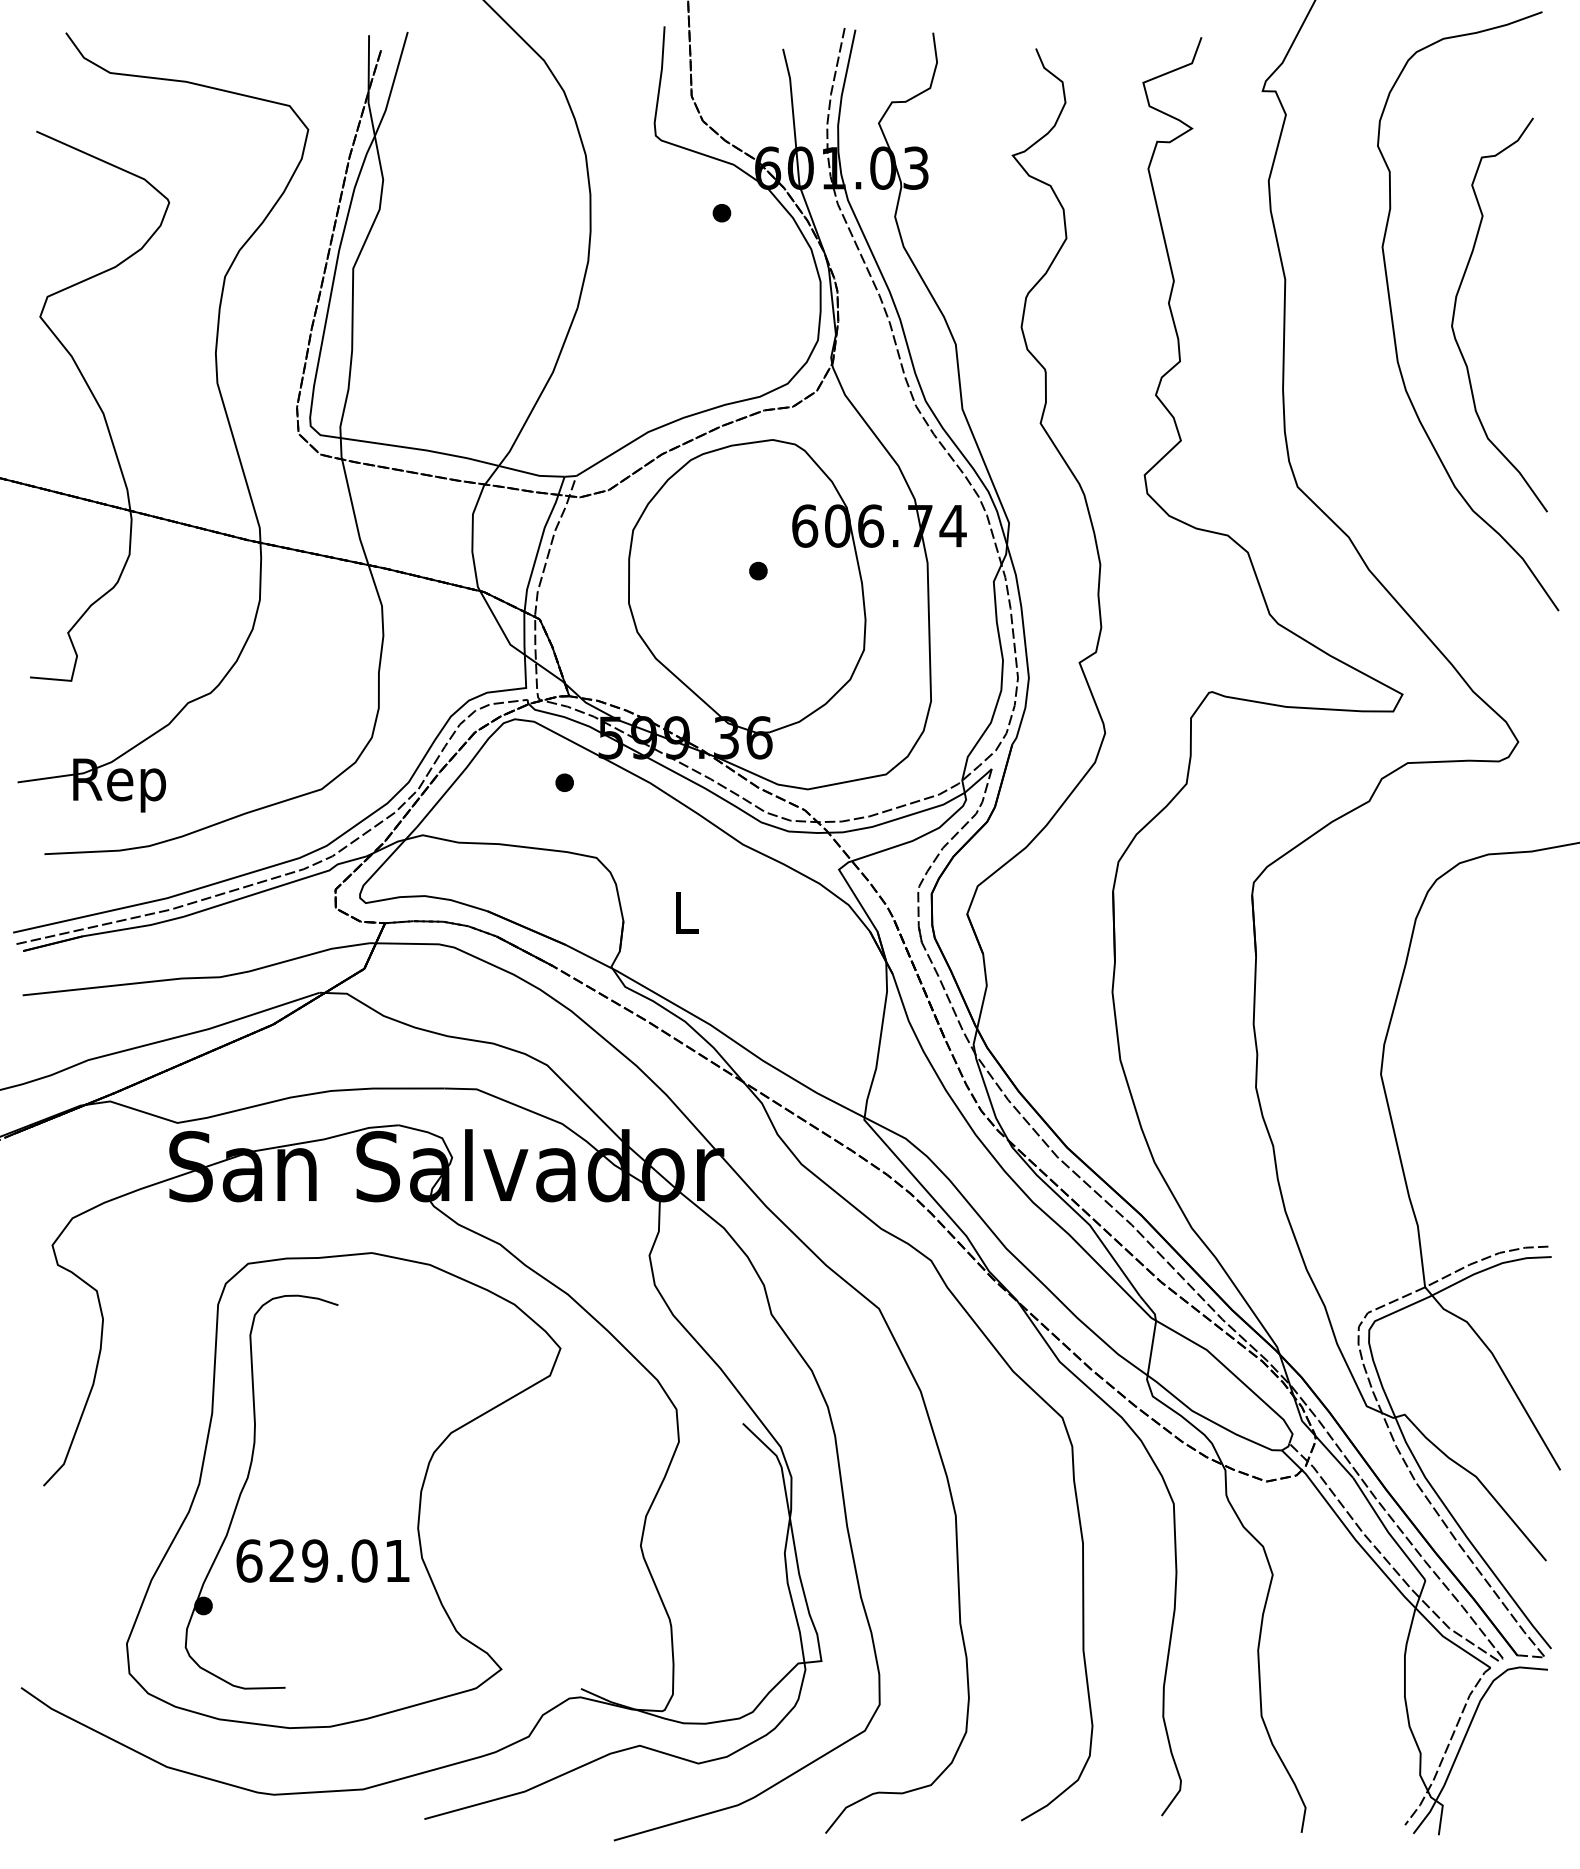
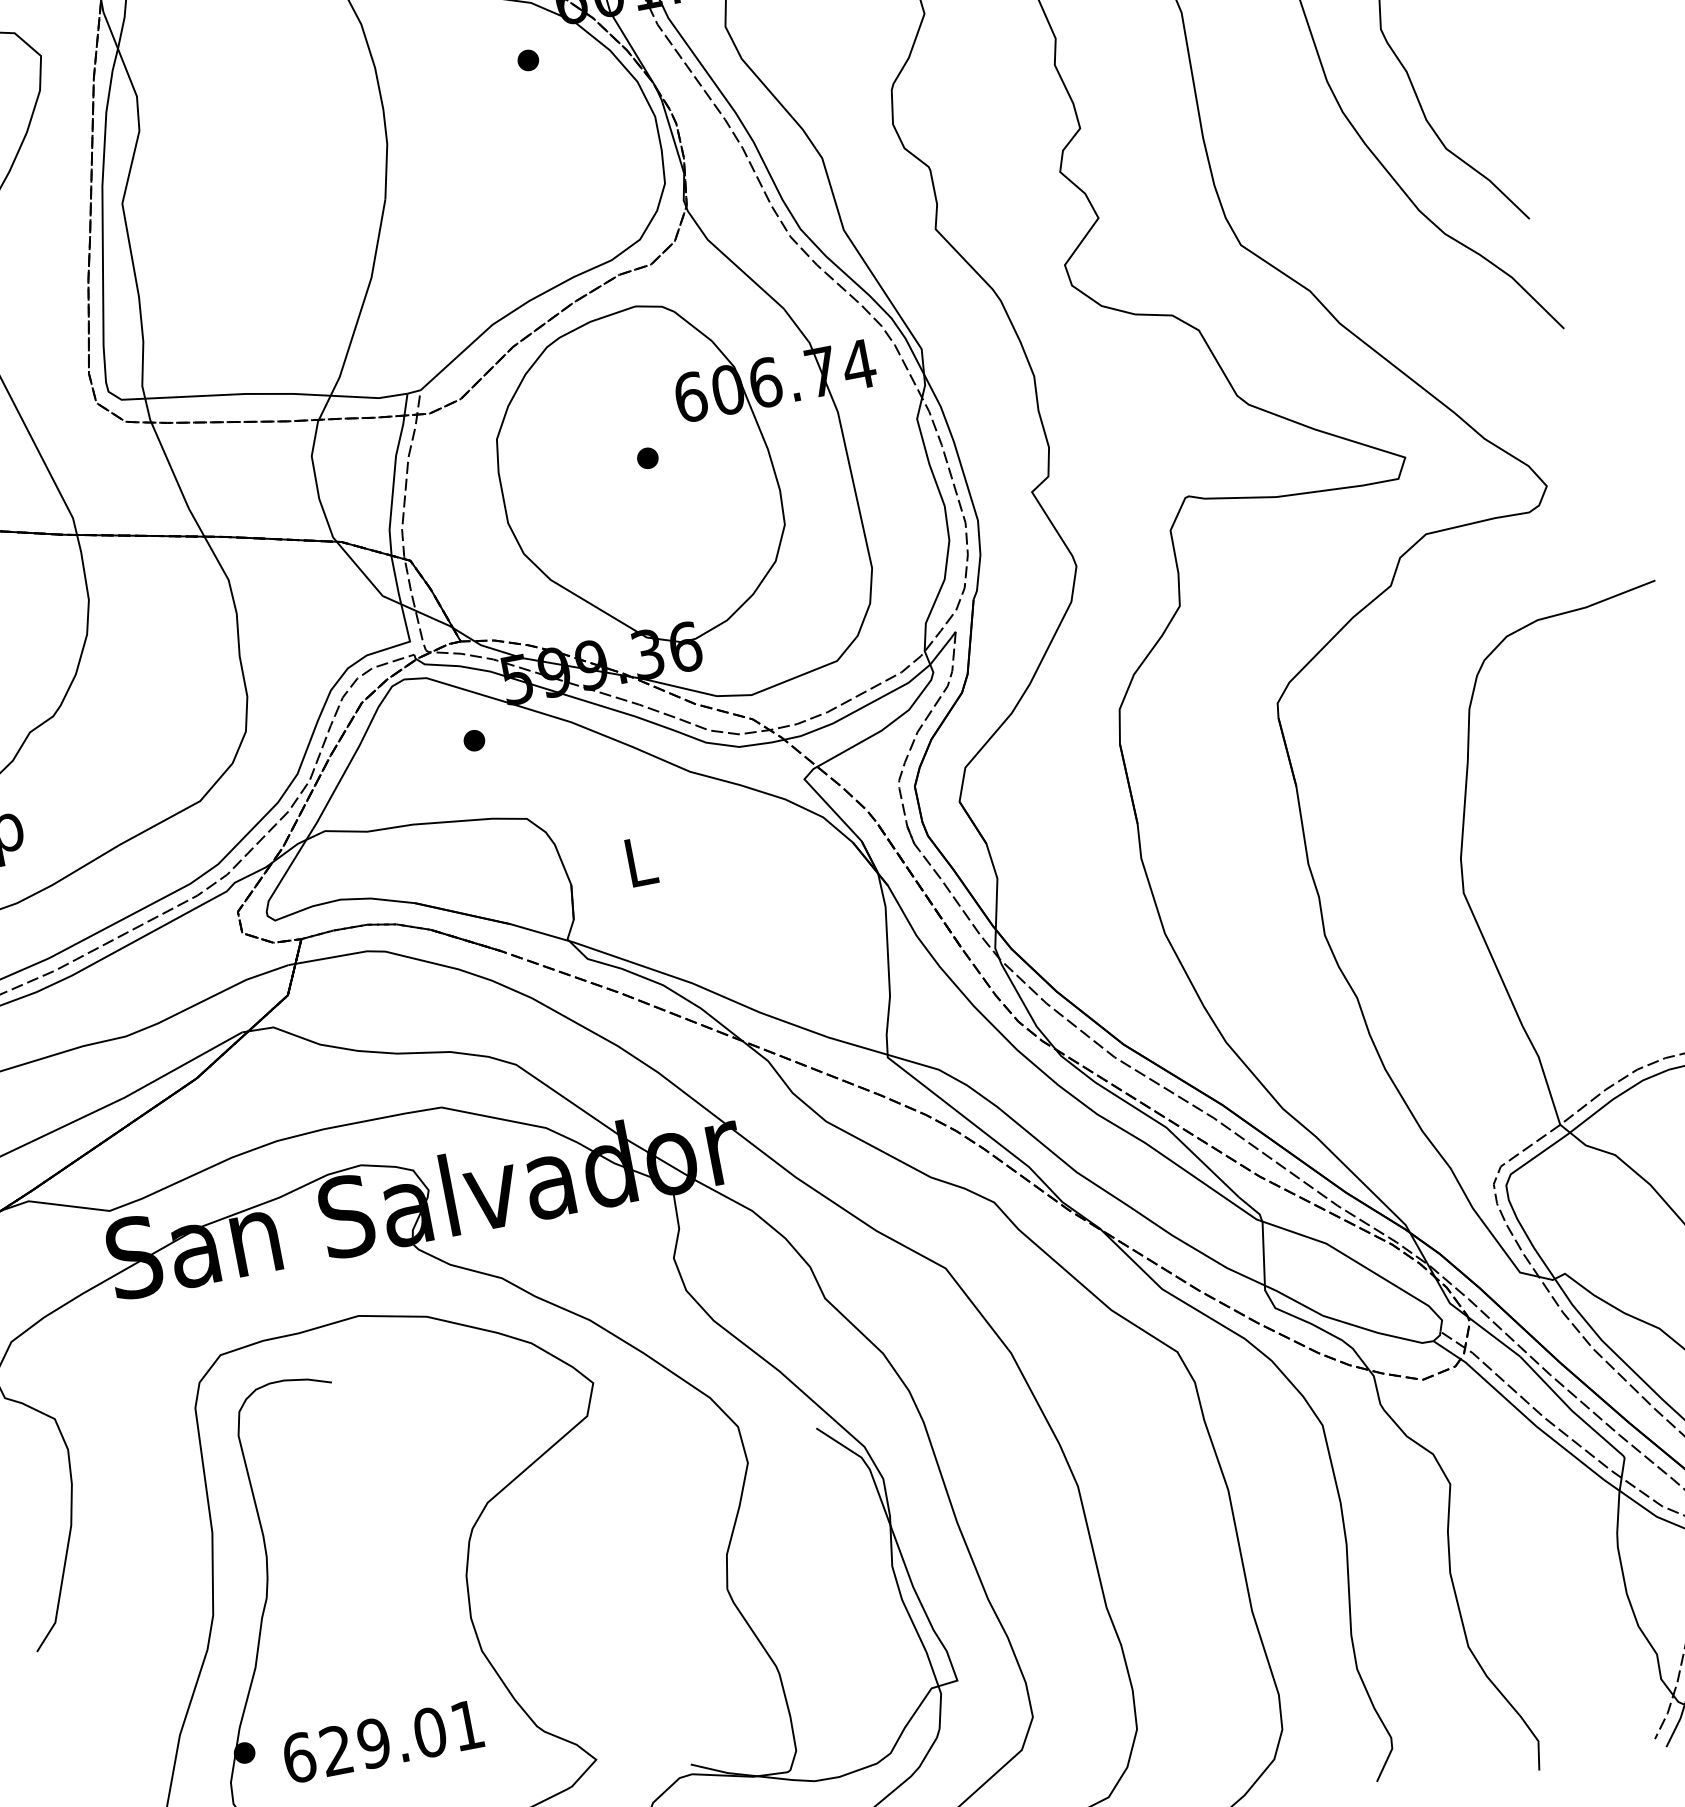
text: (322, 1560) -> (382, 1741), moved

